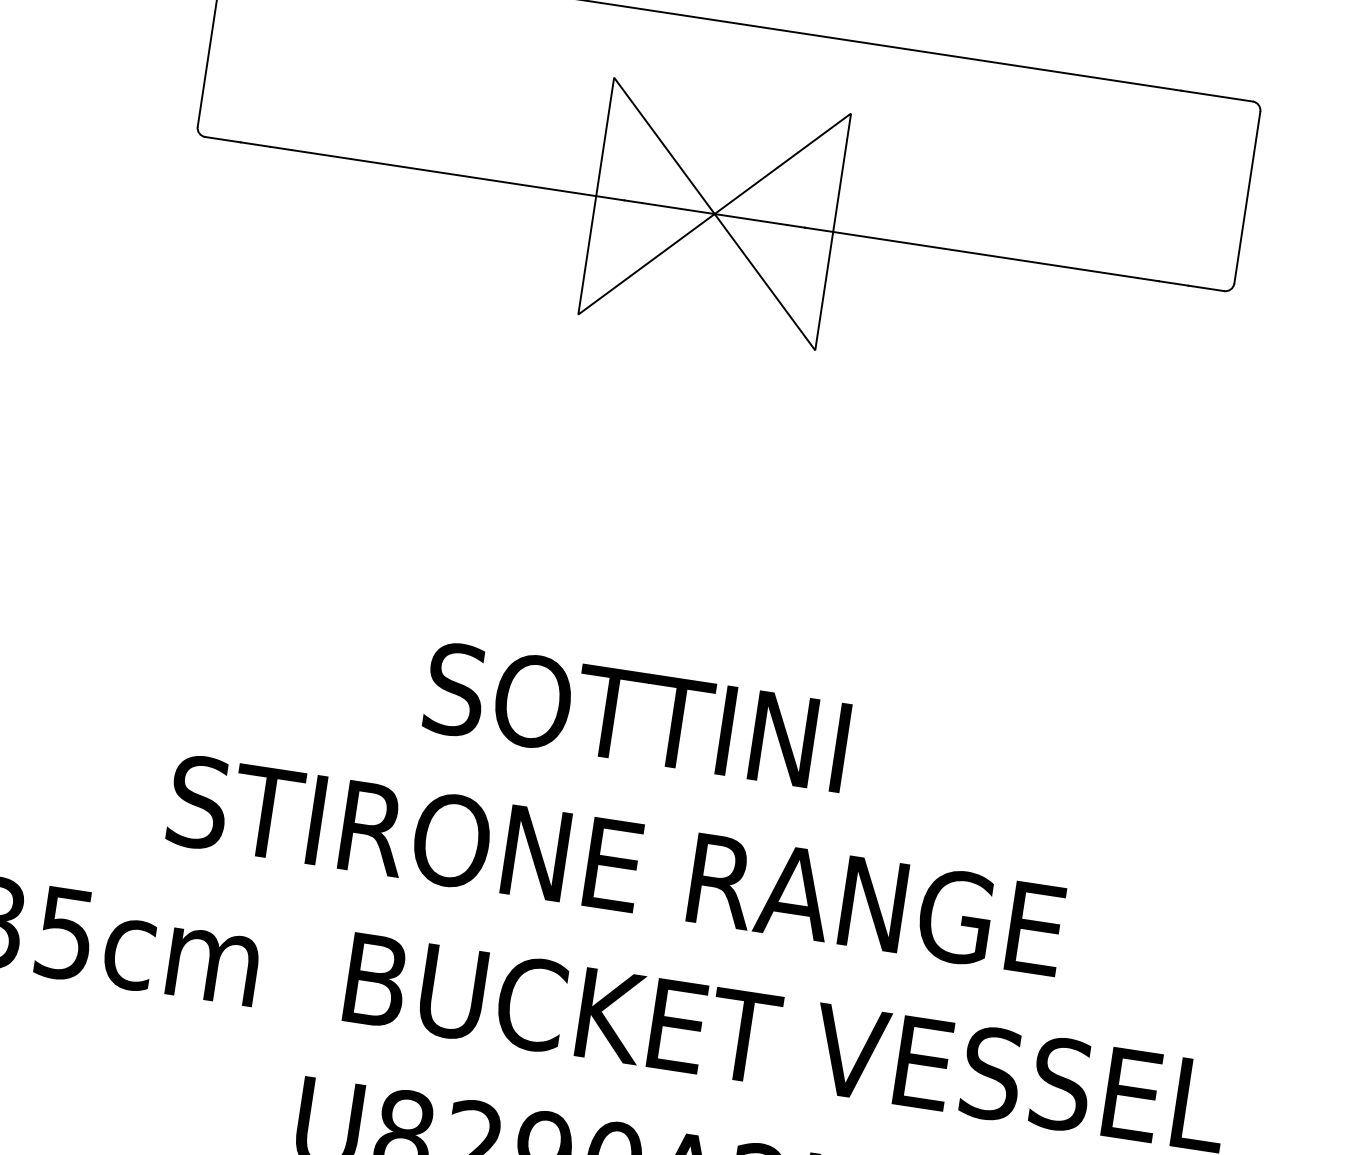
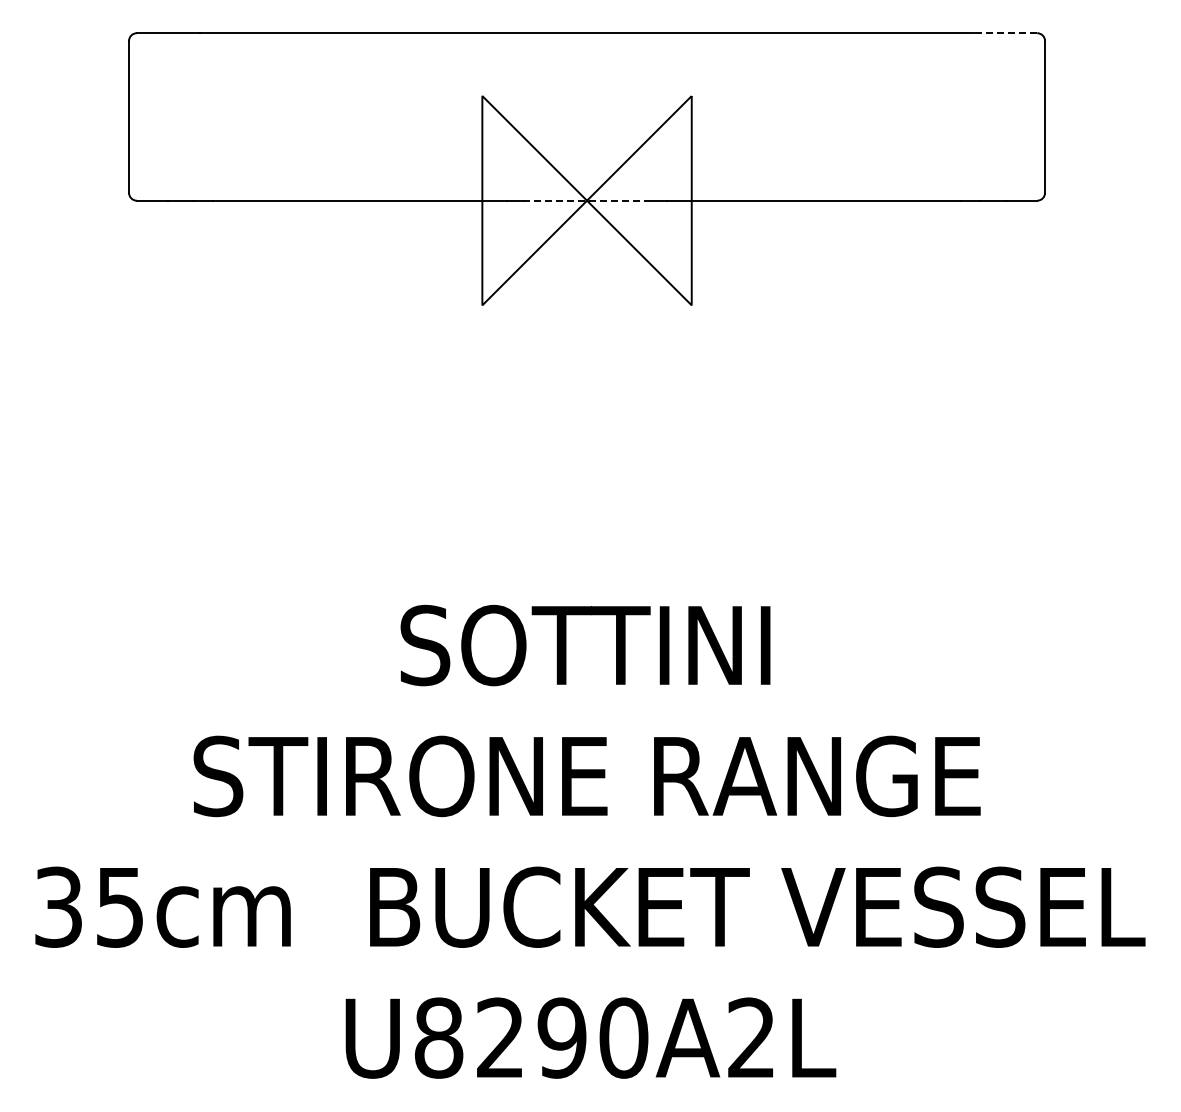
line: (1216, 96) -> (1005, 33), solid -> dashed
line: (714, 213) -> (586, 200), solid -> dashed

